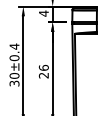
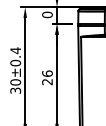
text: (43, 13) -> (47, 14), 4 -> 0

